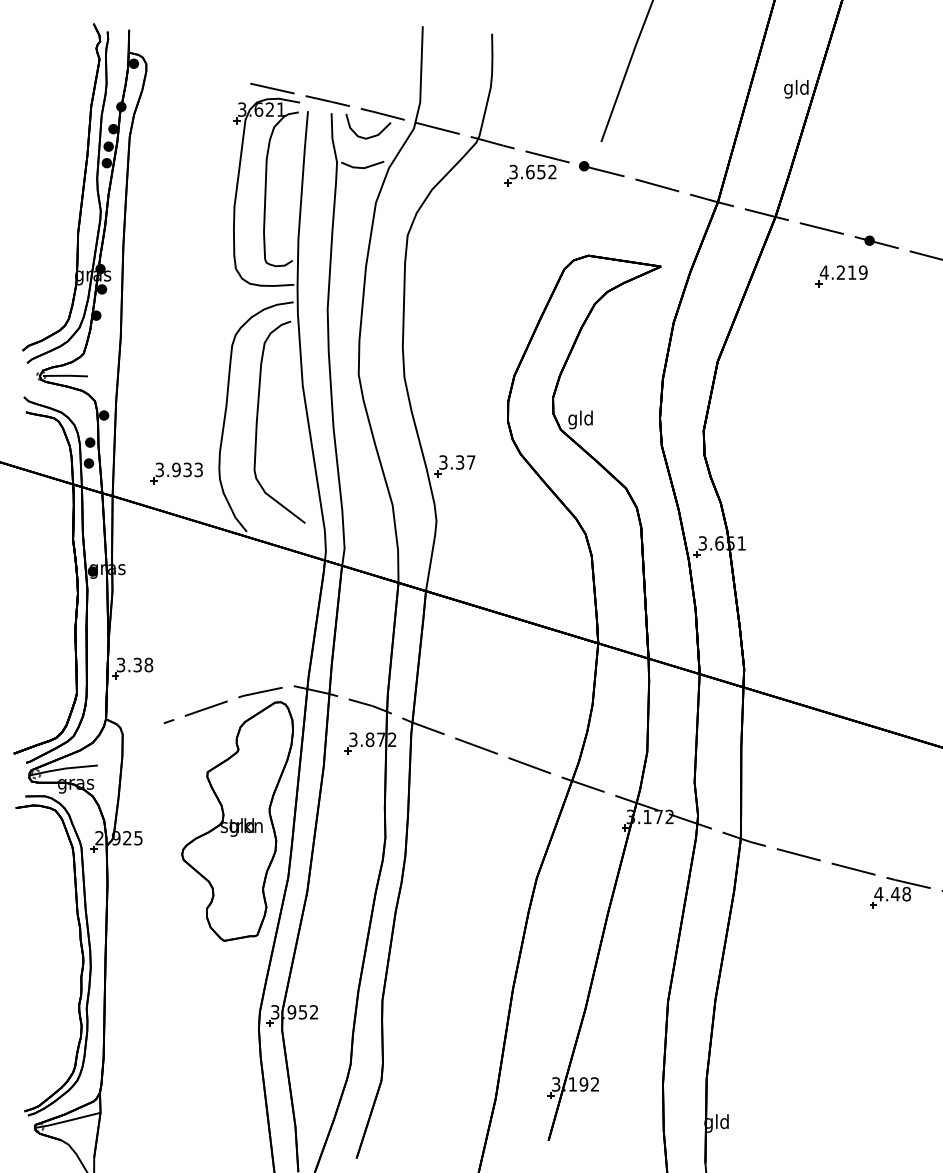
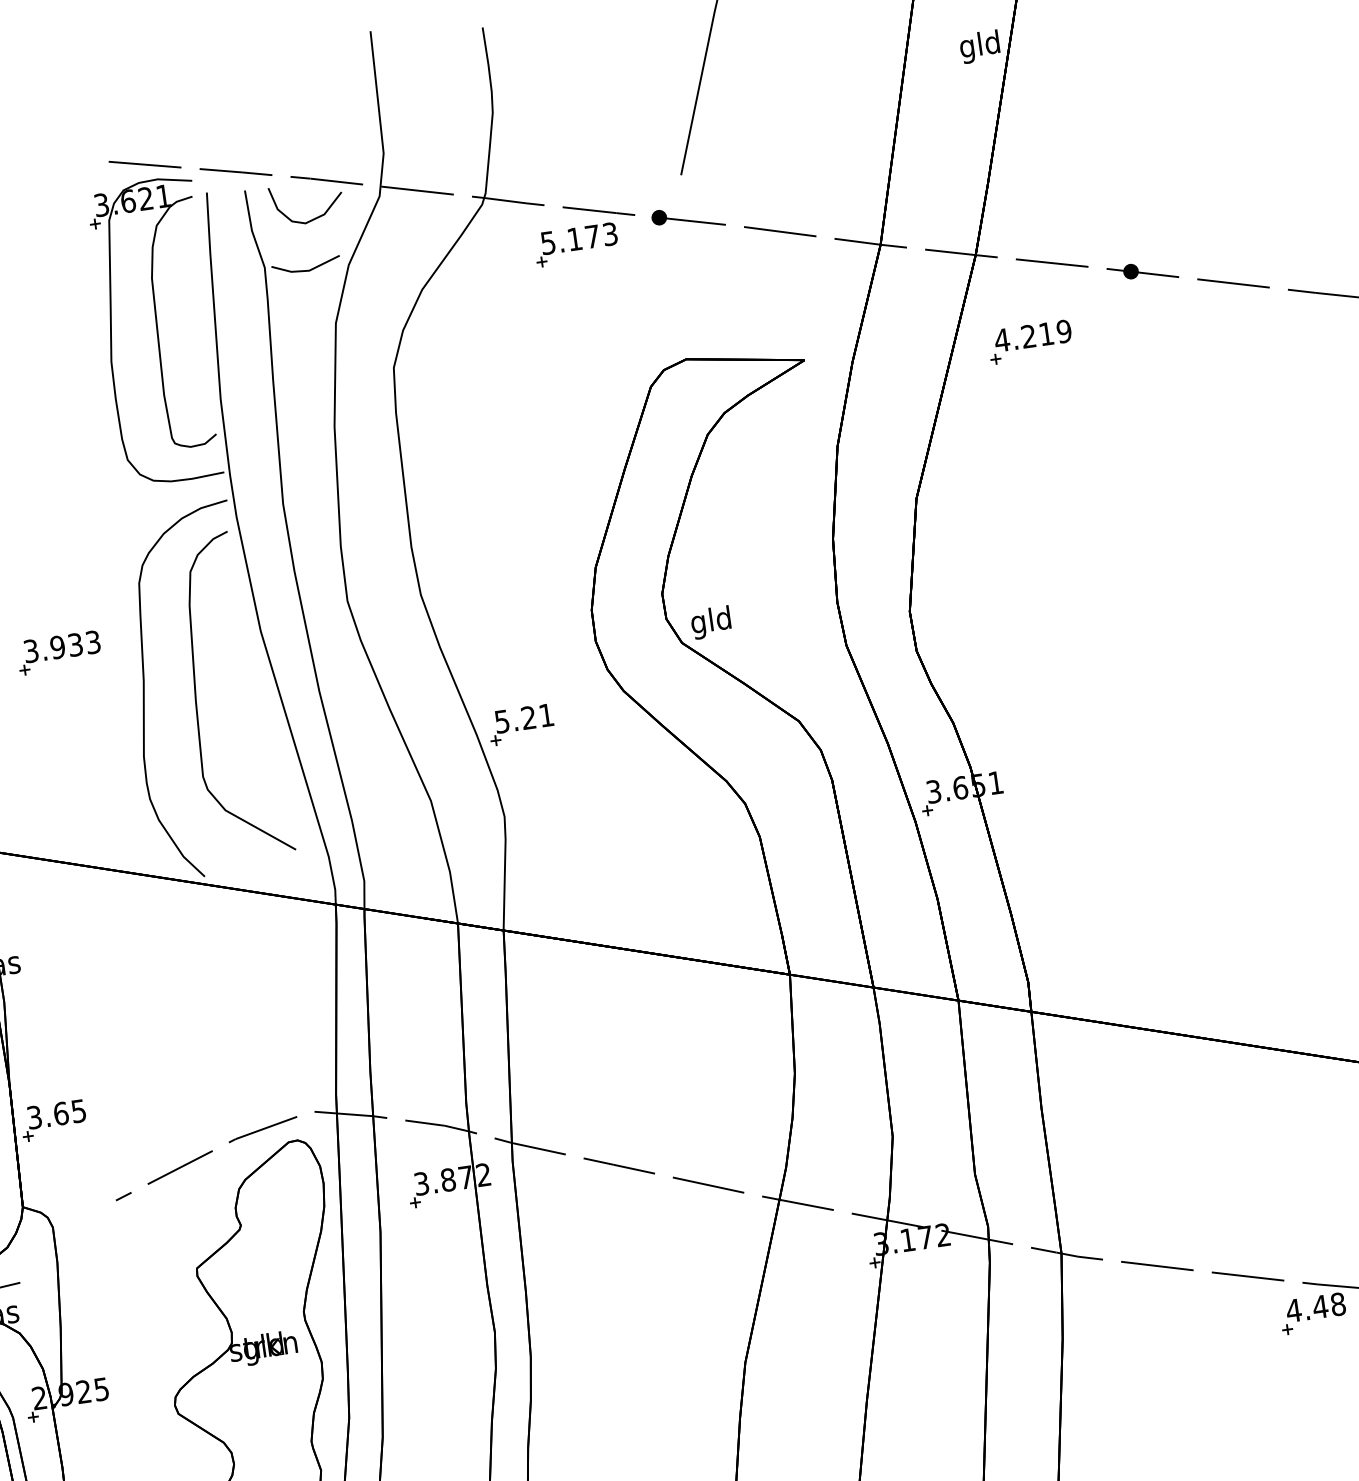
text: (532, 171) -> (578, 237), 3.652 -> 5.173
part: (841, 276) -> (1030, 342), moved
text: (457, 462) -> (524, 718), 3.37 -> 5.21
part: (176, 473) -> (58, 653), moved
text: (143, 664) -> (70, 1111), 3.38 -> 3.65

